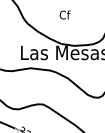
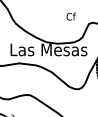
text: (64, 14) -> (70, 16), moved

